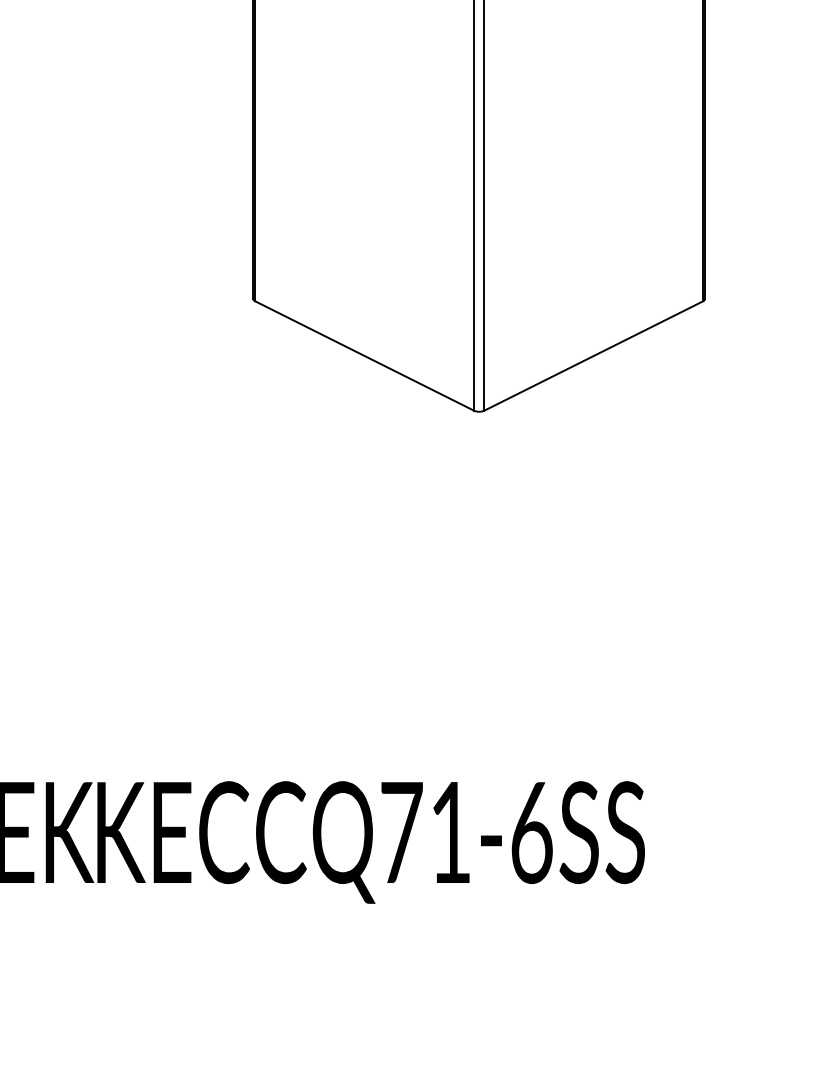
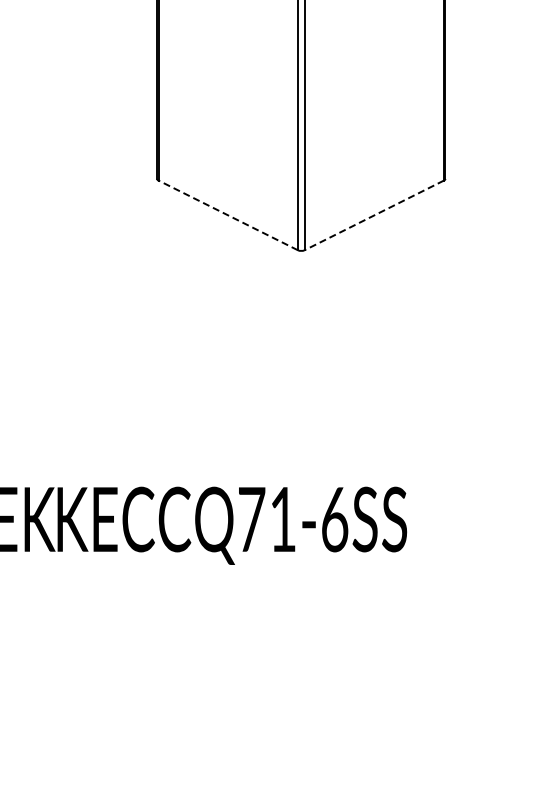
line: (365, 356) -> (228, 215), solid -> dashed
line: (593, 356) -> (374, 215), solid -> dashed

